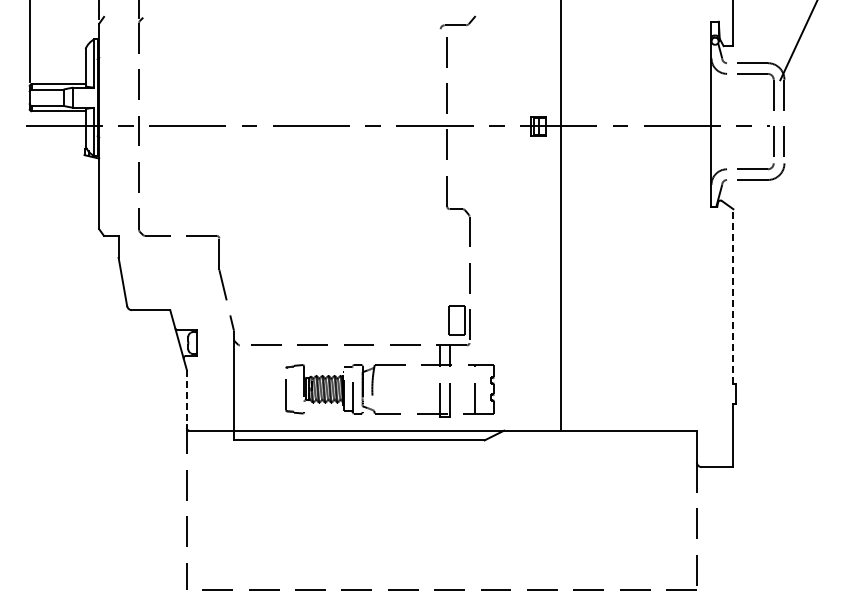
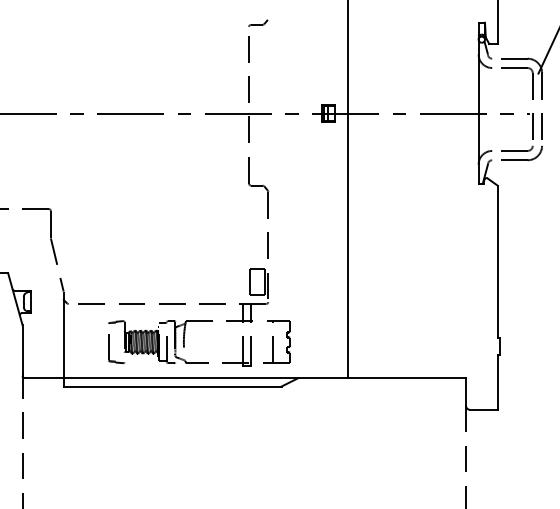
part: (457, 22) -> (257, 23), size x0.62
line: (733, 296) -> (497, 261), dashed -> solid
line: (186, 399) -> (22, 351), dashed -> solid

